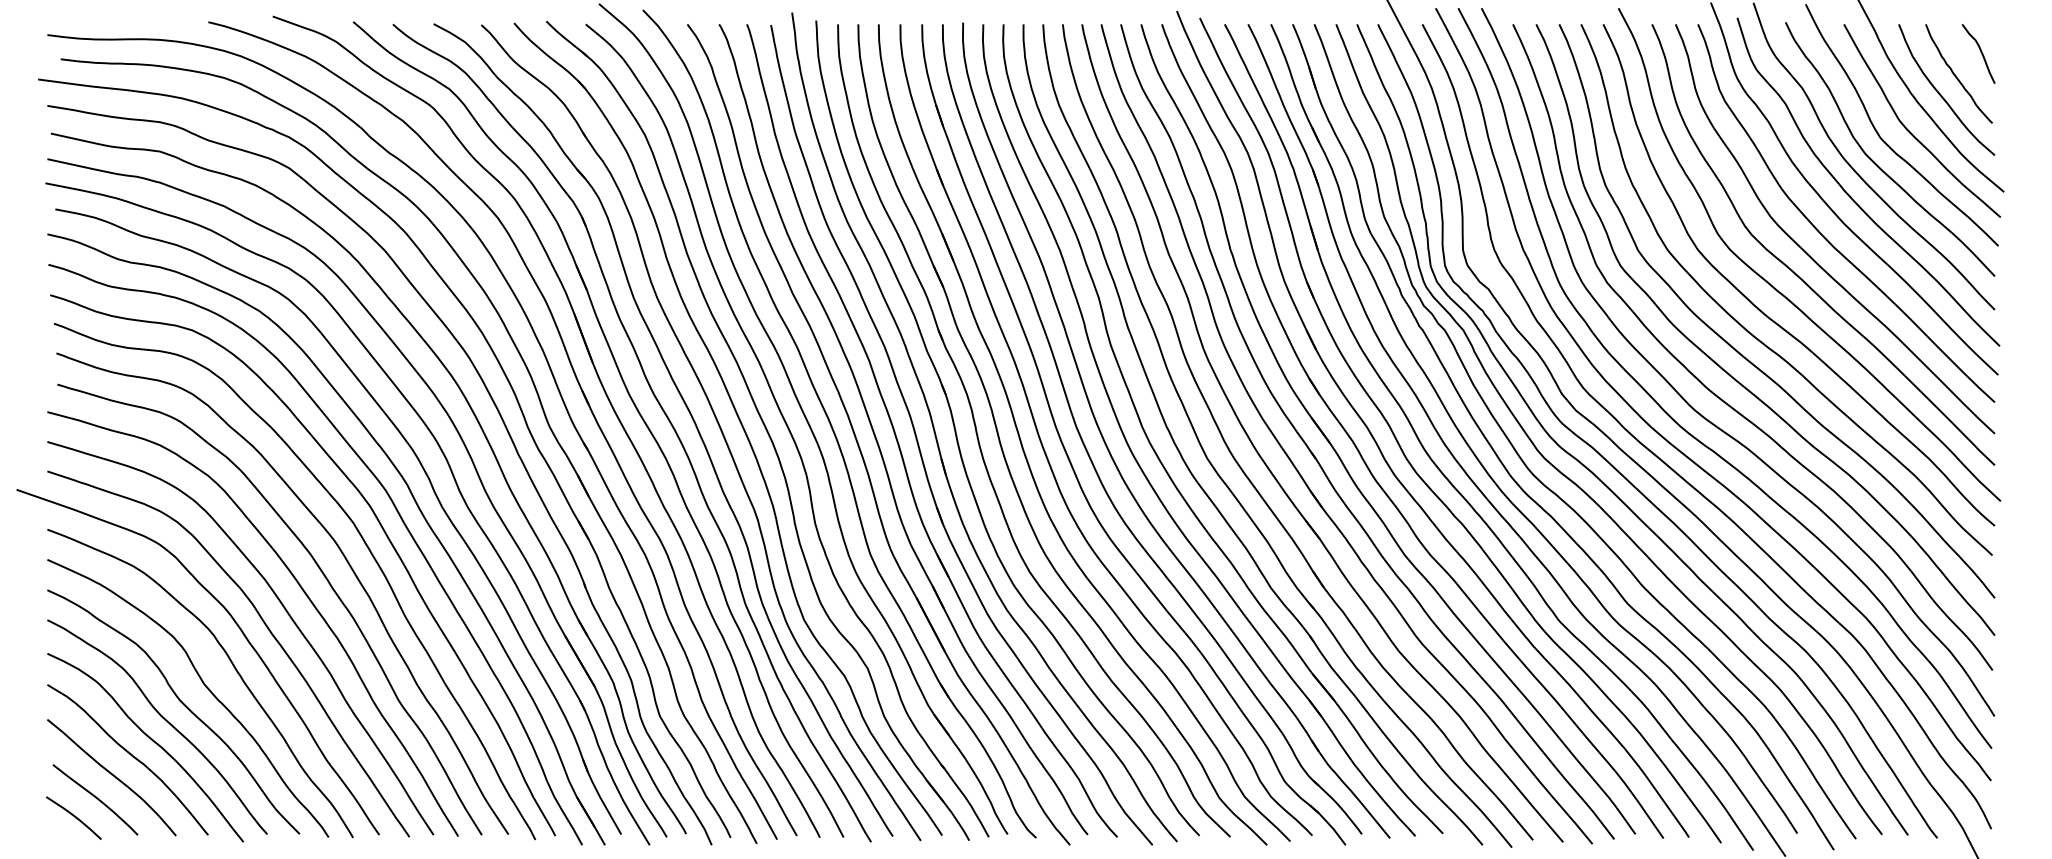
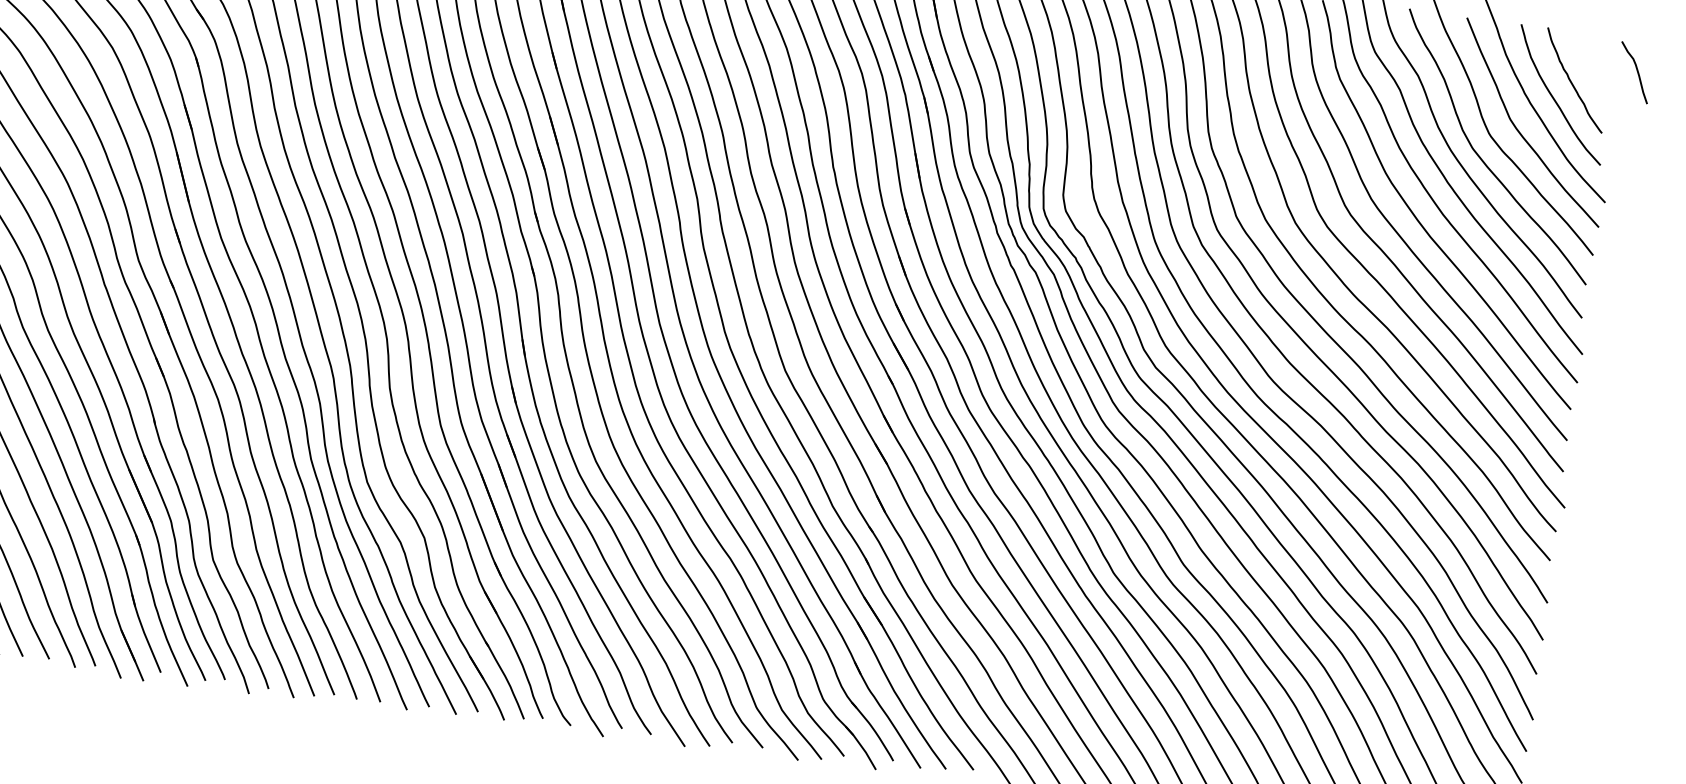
curve: (1980, 52) -> (1636, 71), moved

